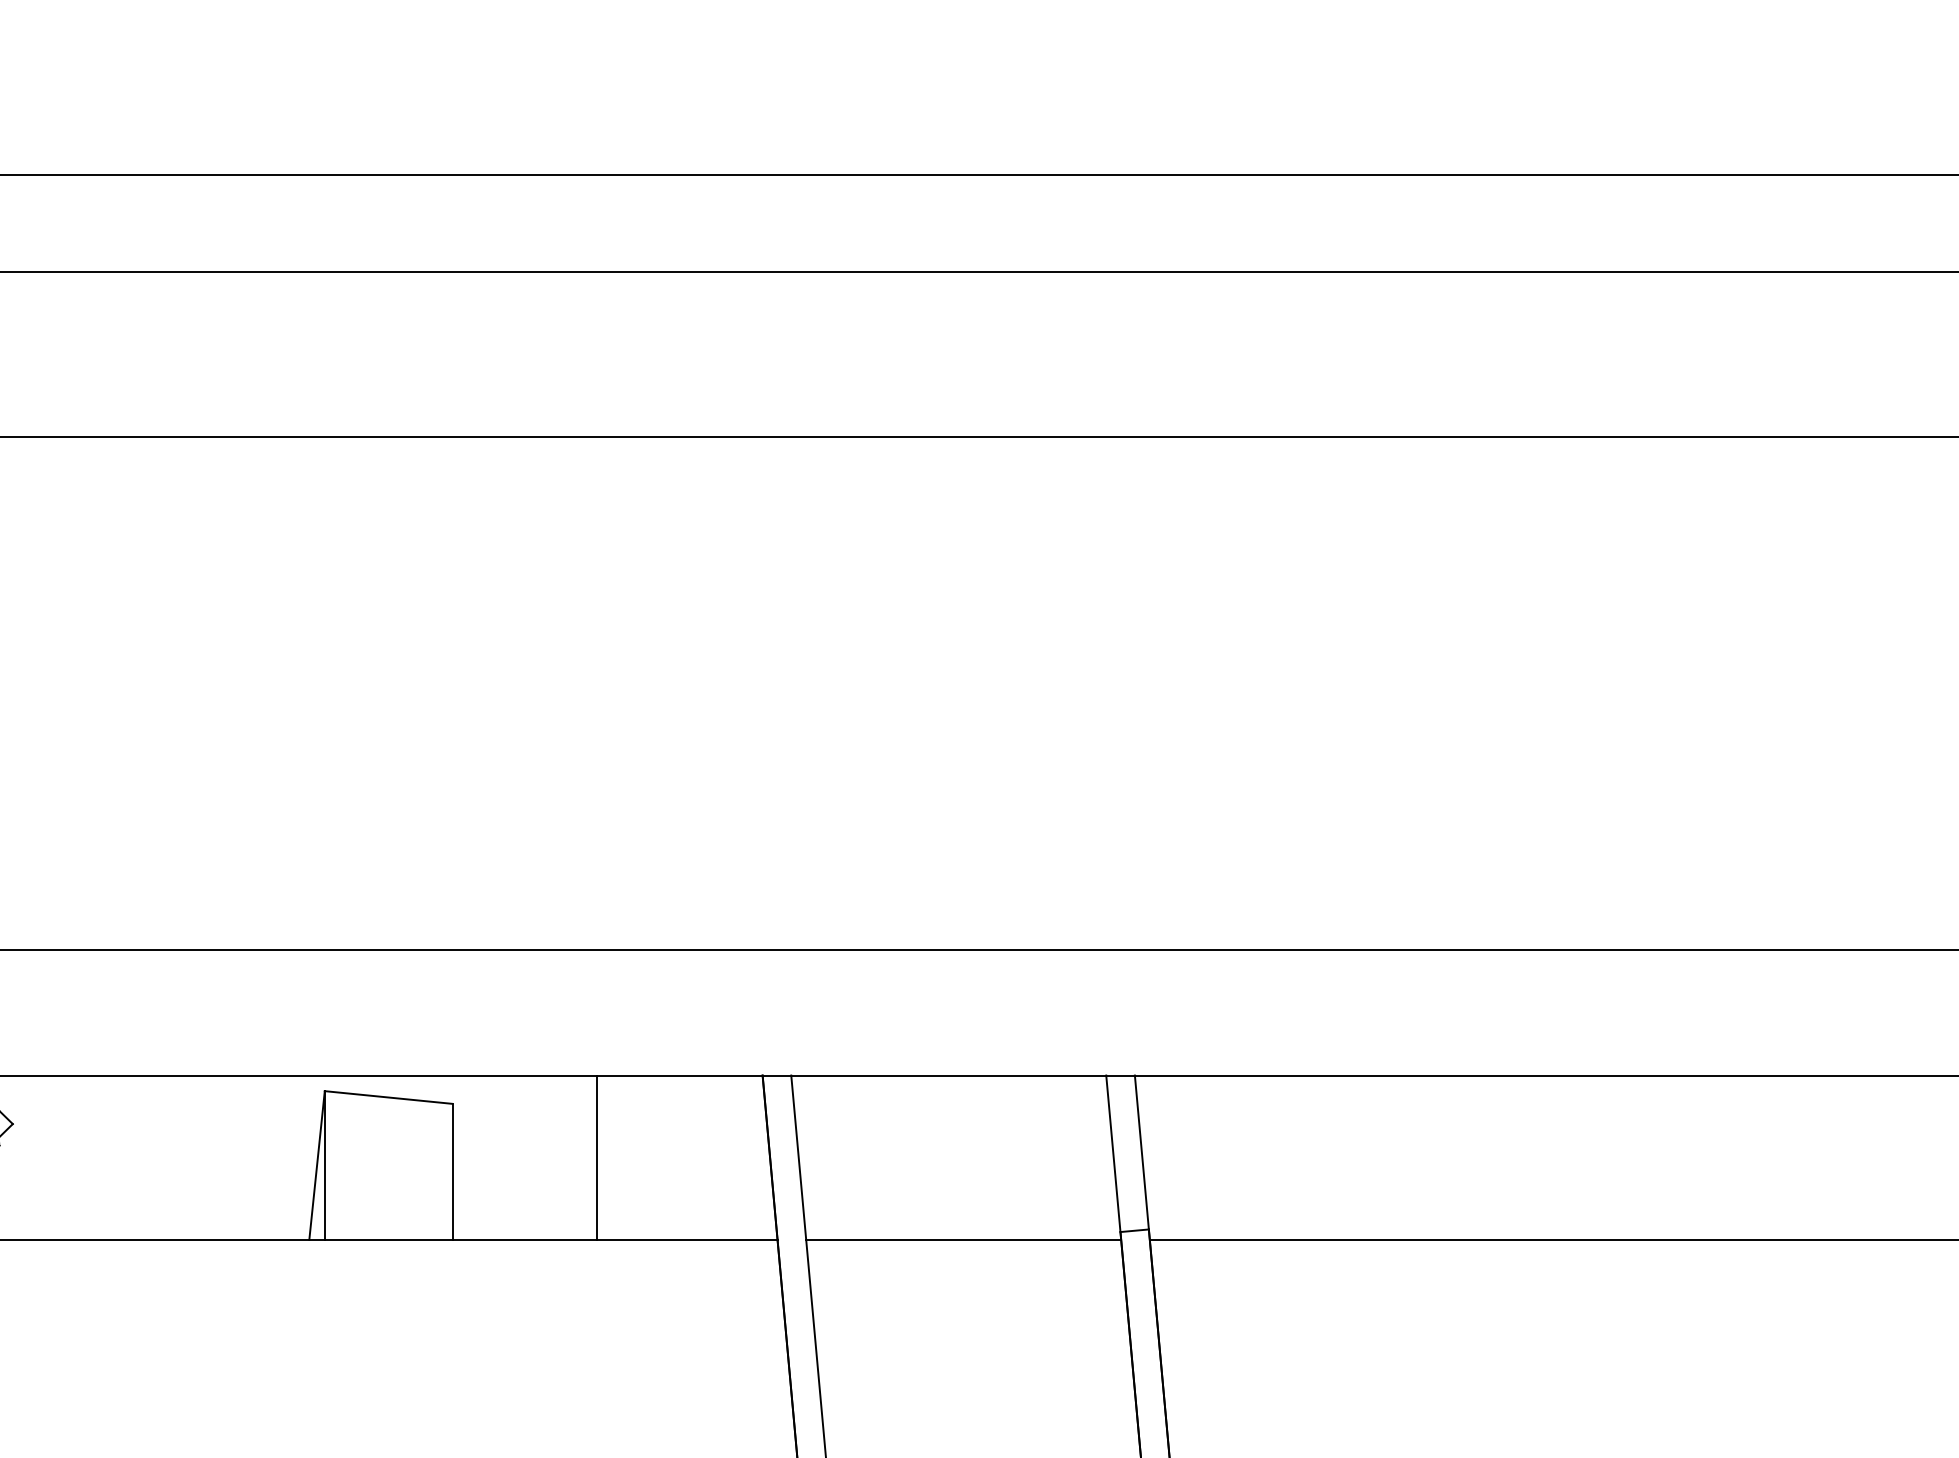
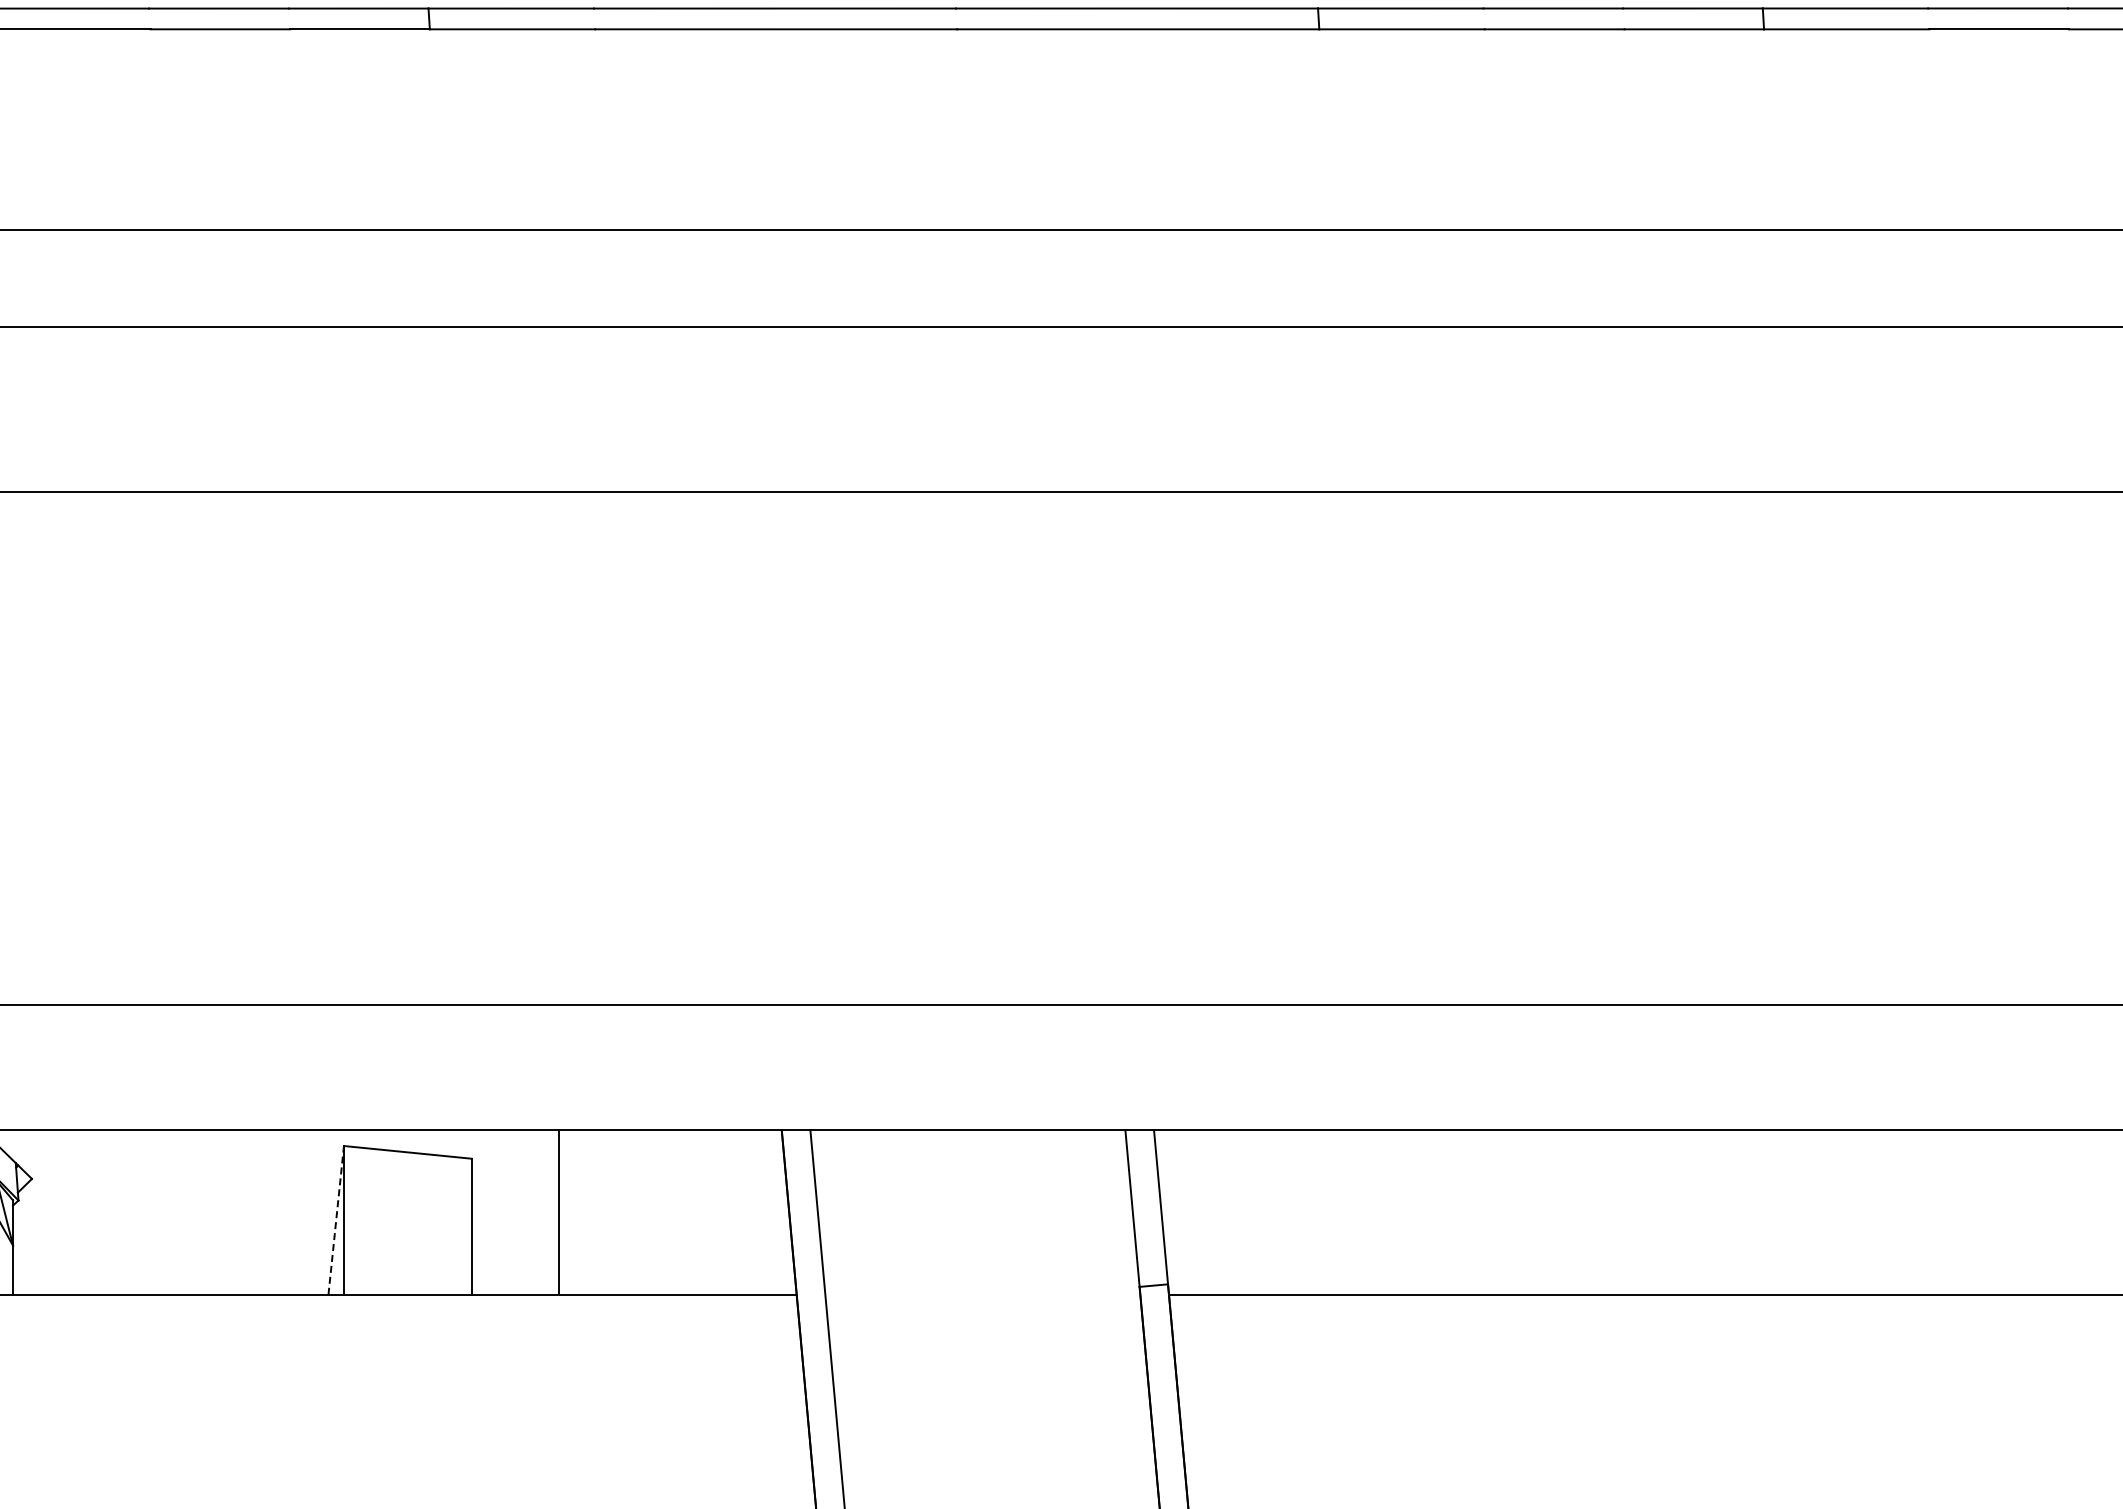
line: (597, 1157) -> (559, 1212), moved
line: (317, 1165) -> (336, 1220), solid -> dashed
line: (963, 1239) -> (982, 1294), removed

